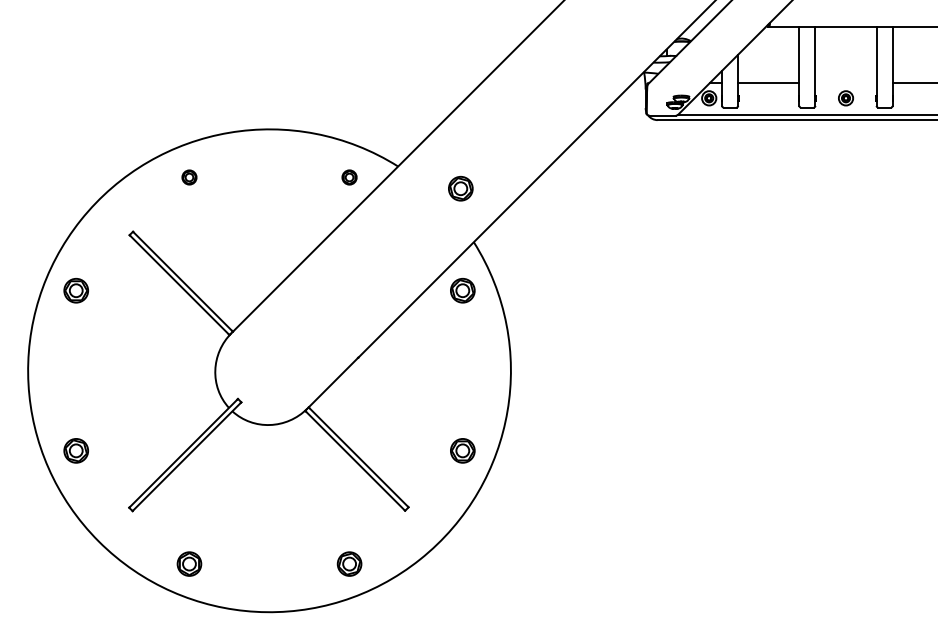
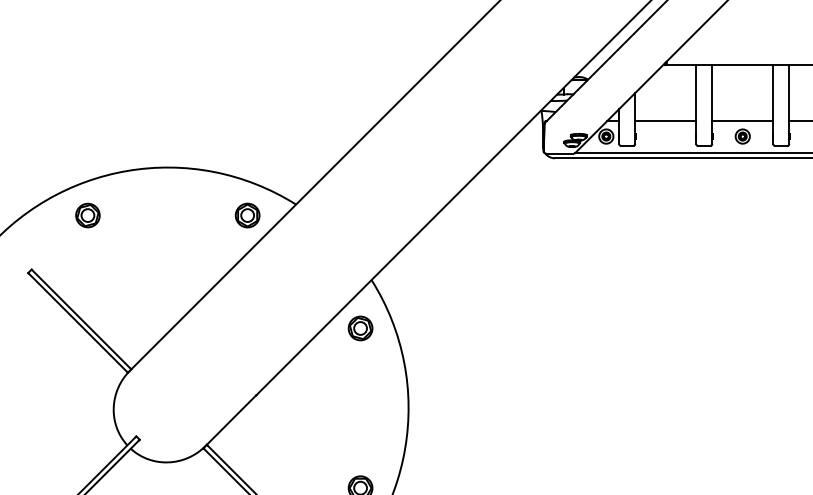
line: (845, 82) -> (742, 120), added
part: (189, 177) -> (87, 215), size x1.67
part: (349, 177) -> (247, 215), size x1.67
part: (460, 188) -> (358, 226), removed

